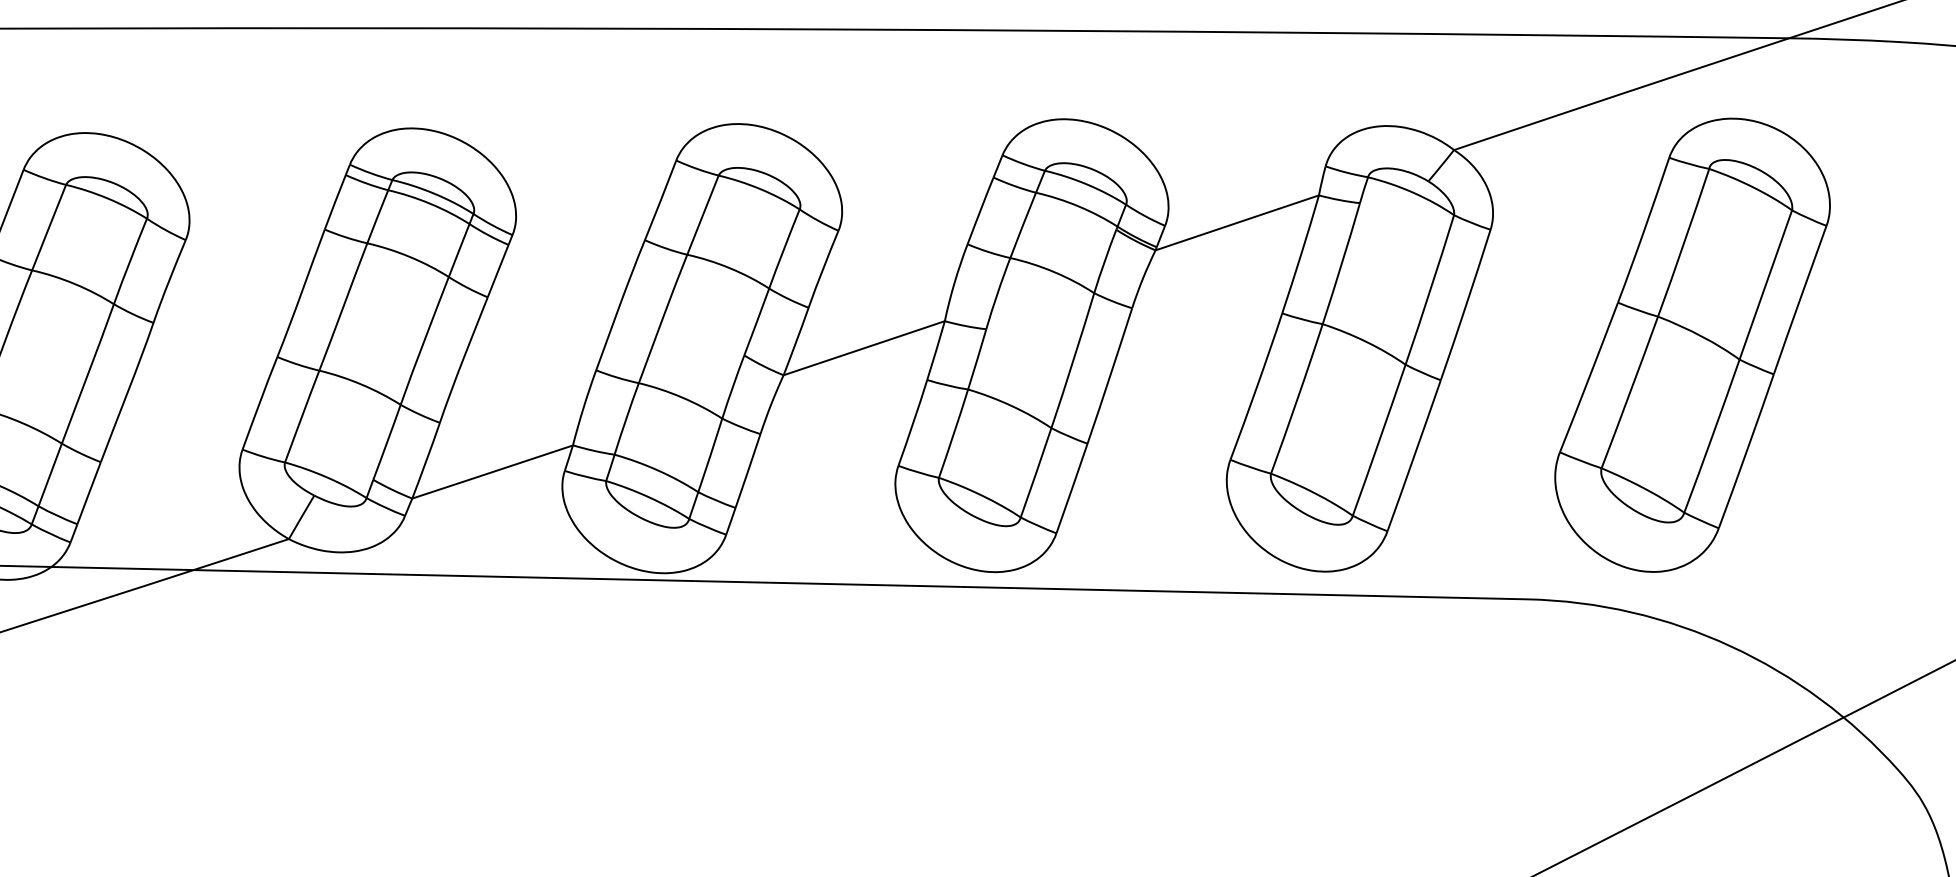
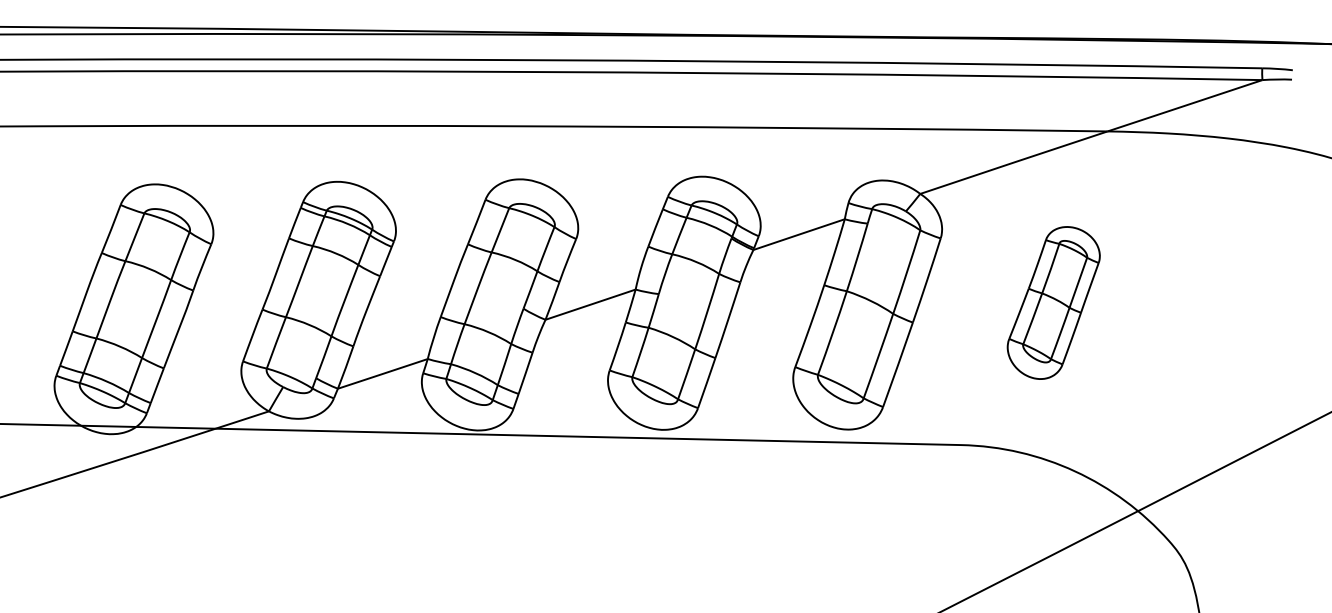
part: (1692, 344) -> (1053, 302), size x0.6

